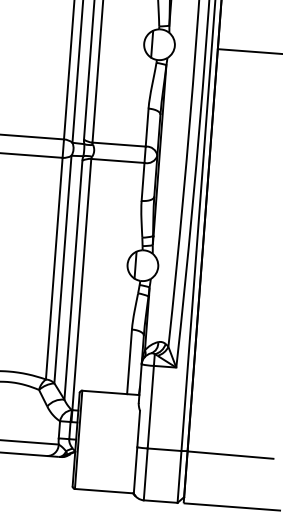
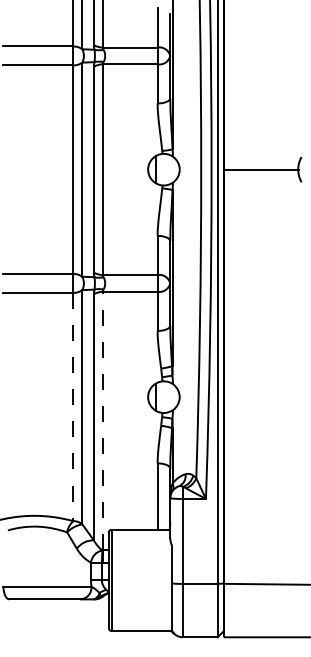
line: (54, 269) -> (73, 407), solid -> dashed
line: (81, 283) -> (102, 420), solid -> dashed

